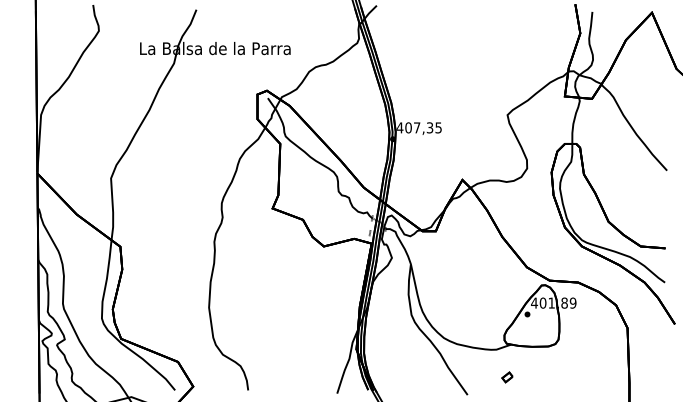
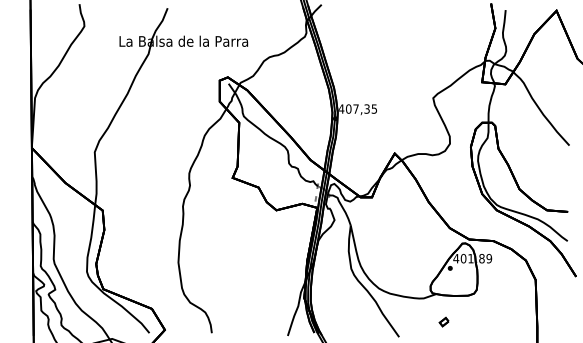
part: (506, 376) -> (443, 321), moved

